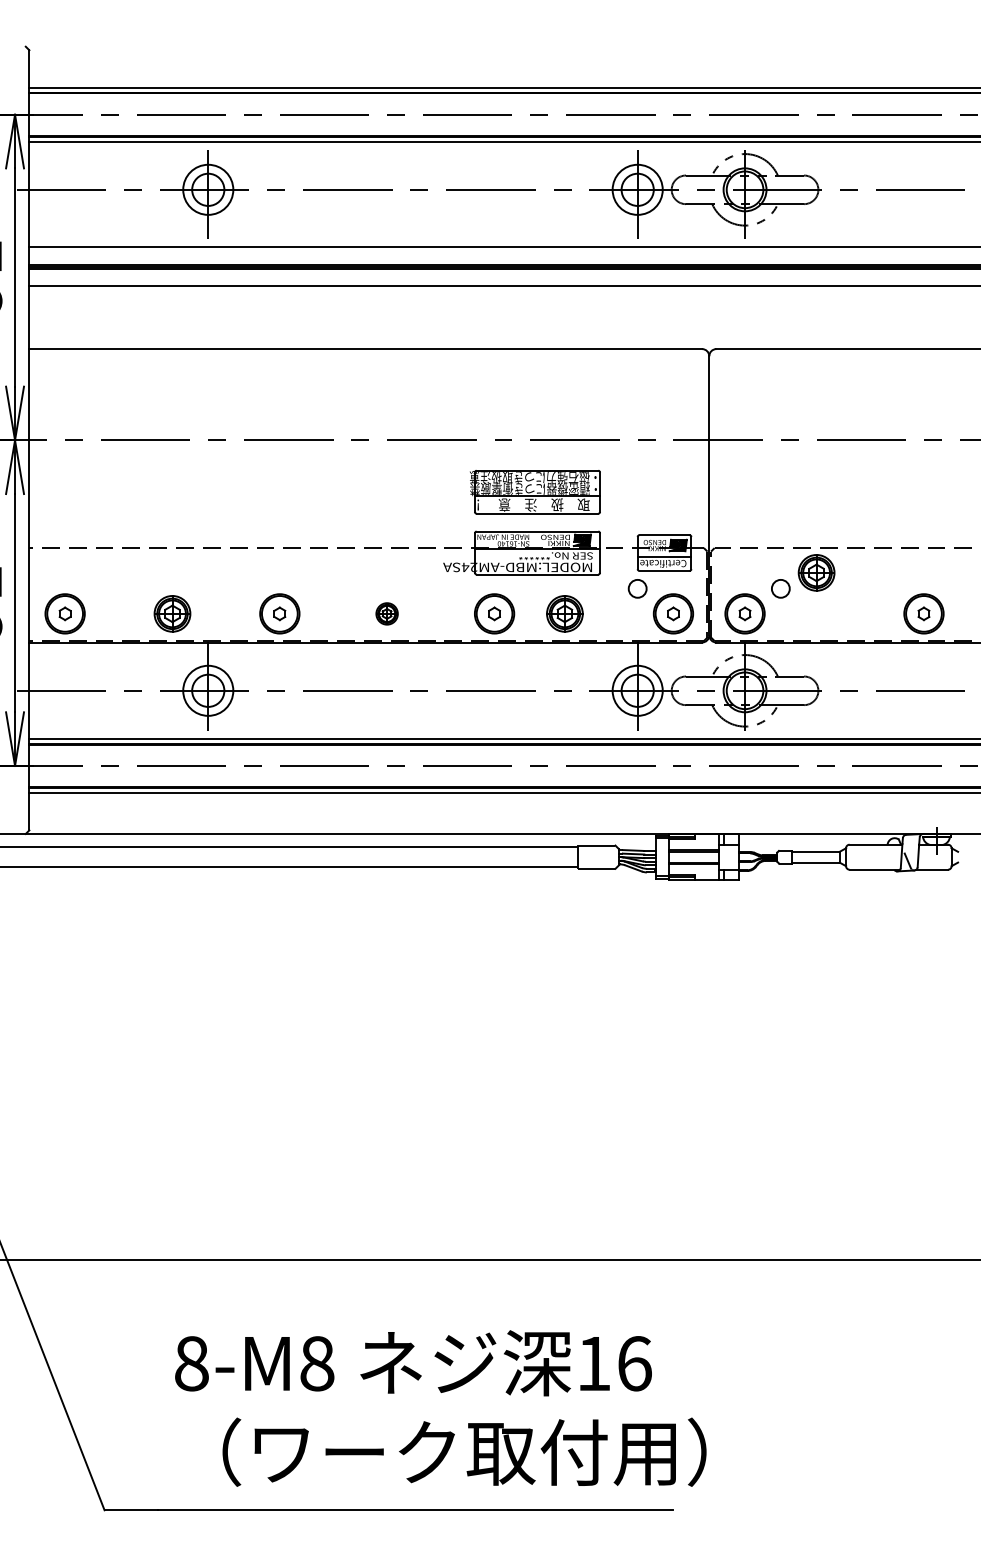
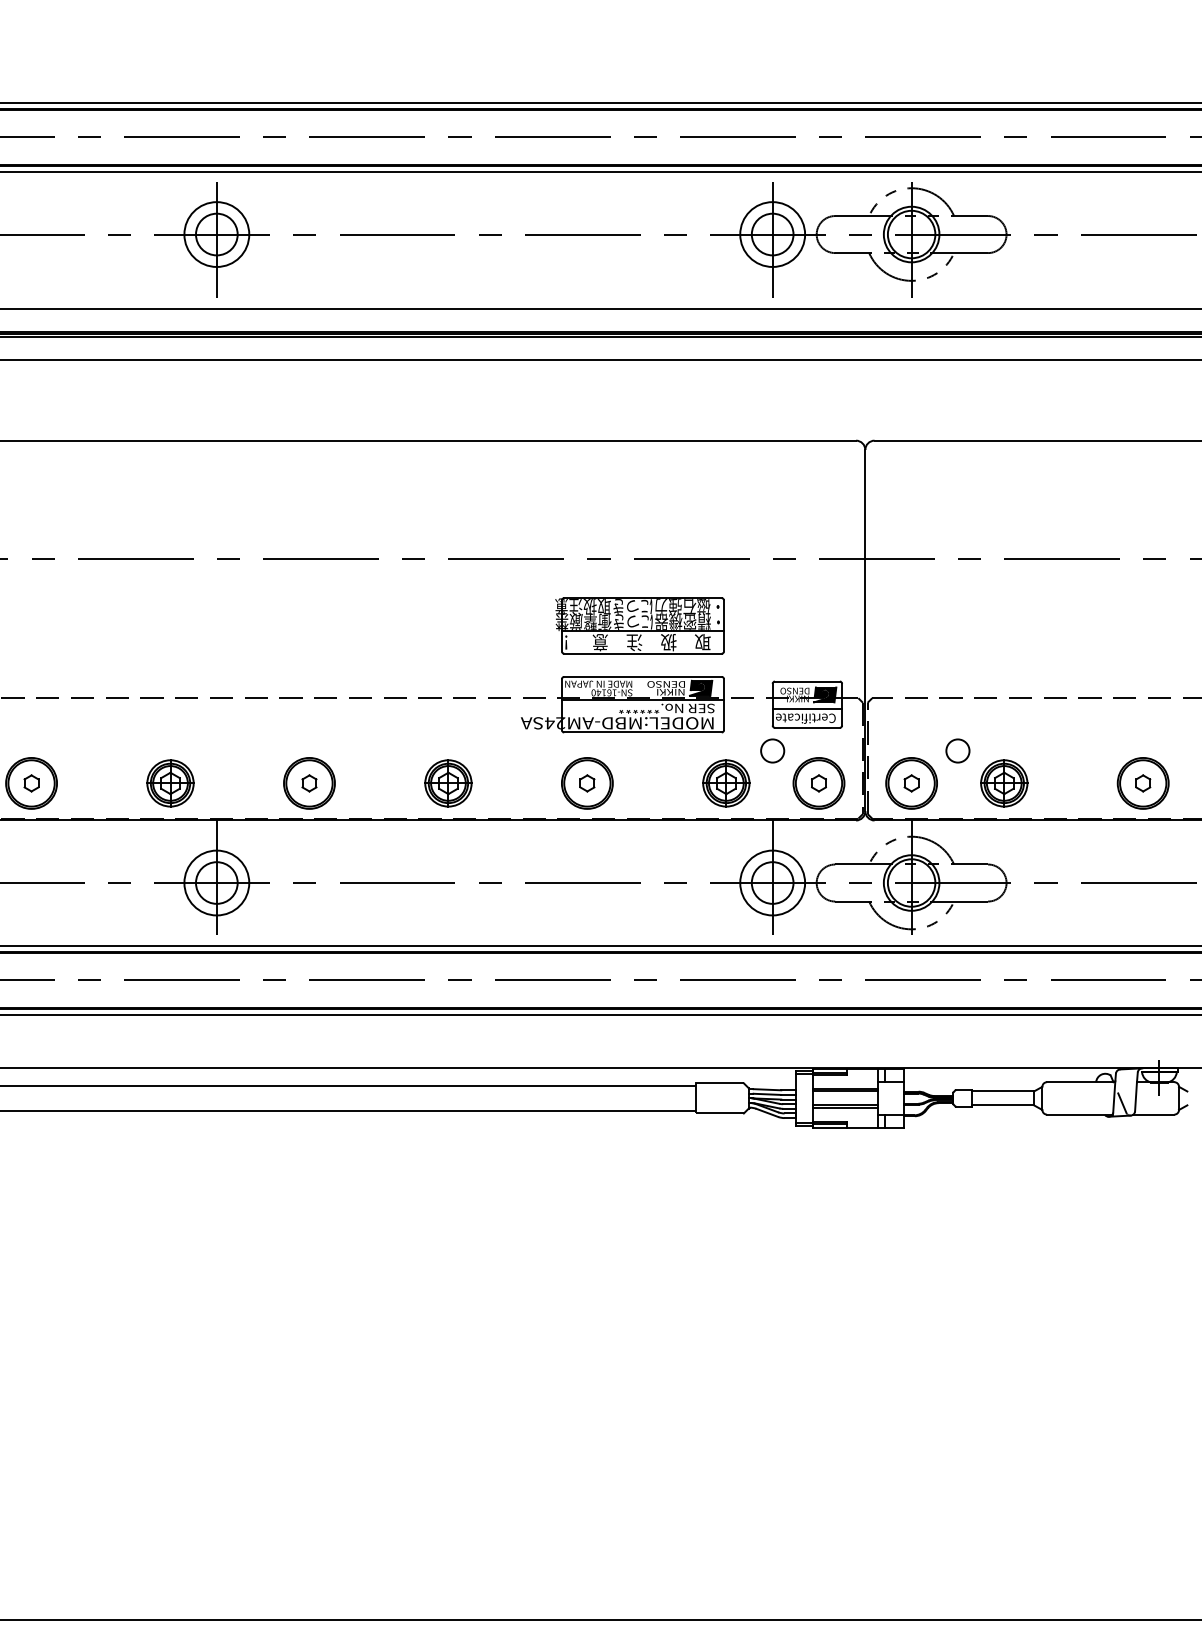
part: (816, 572) -> (1004, 782), moved
part: (386, 613) -> (447, 782), size x1.67
part: (564, 613) -> (725, 782), moved

